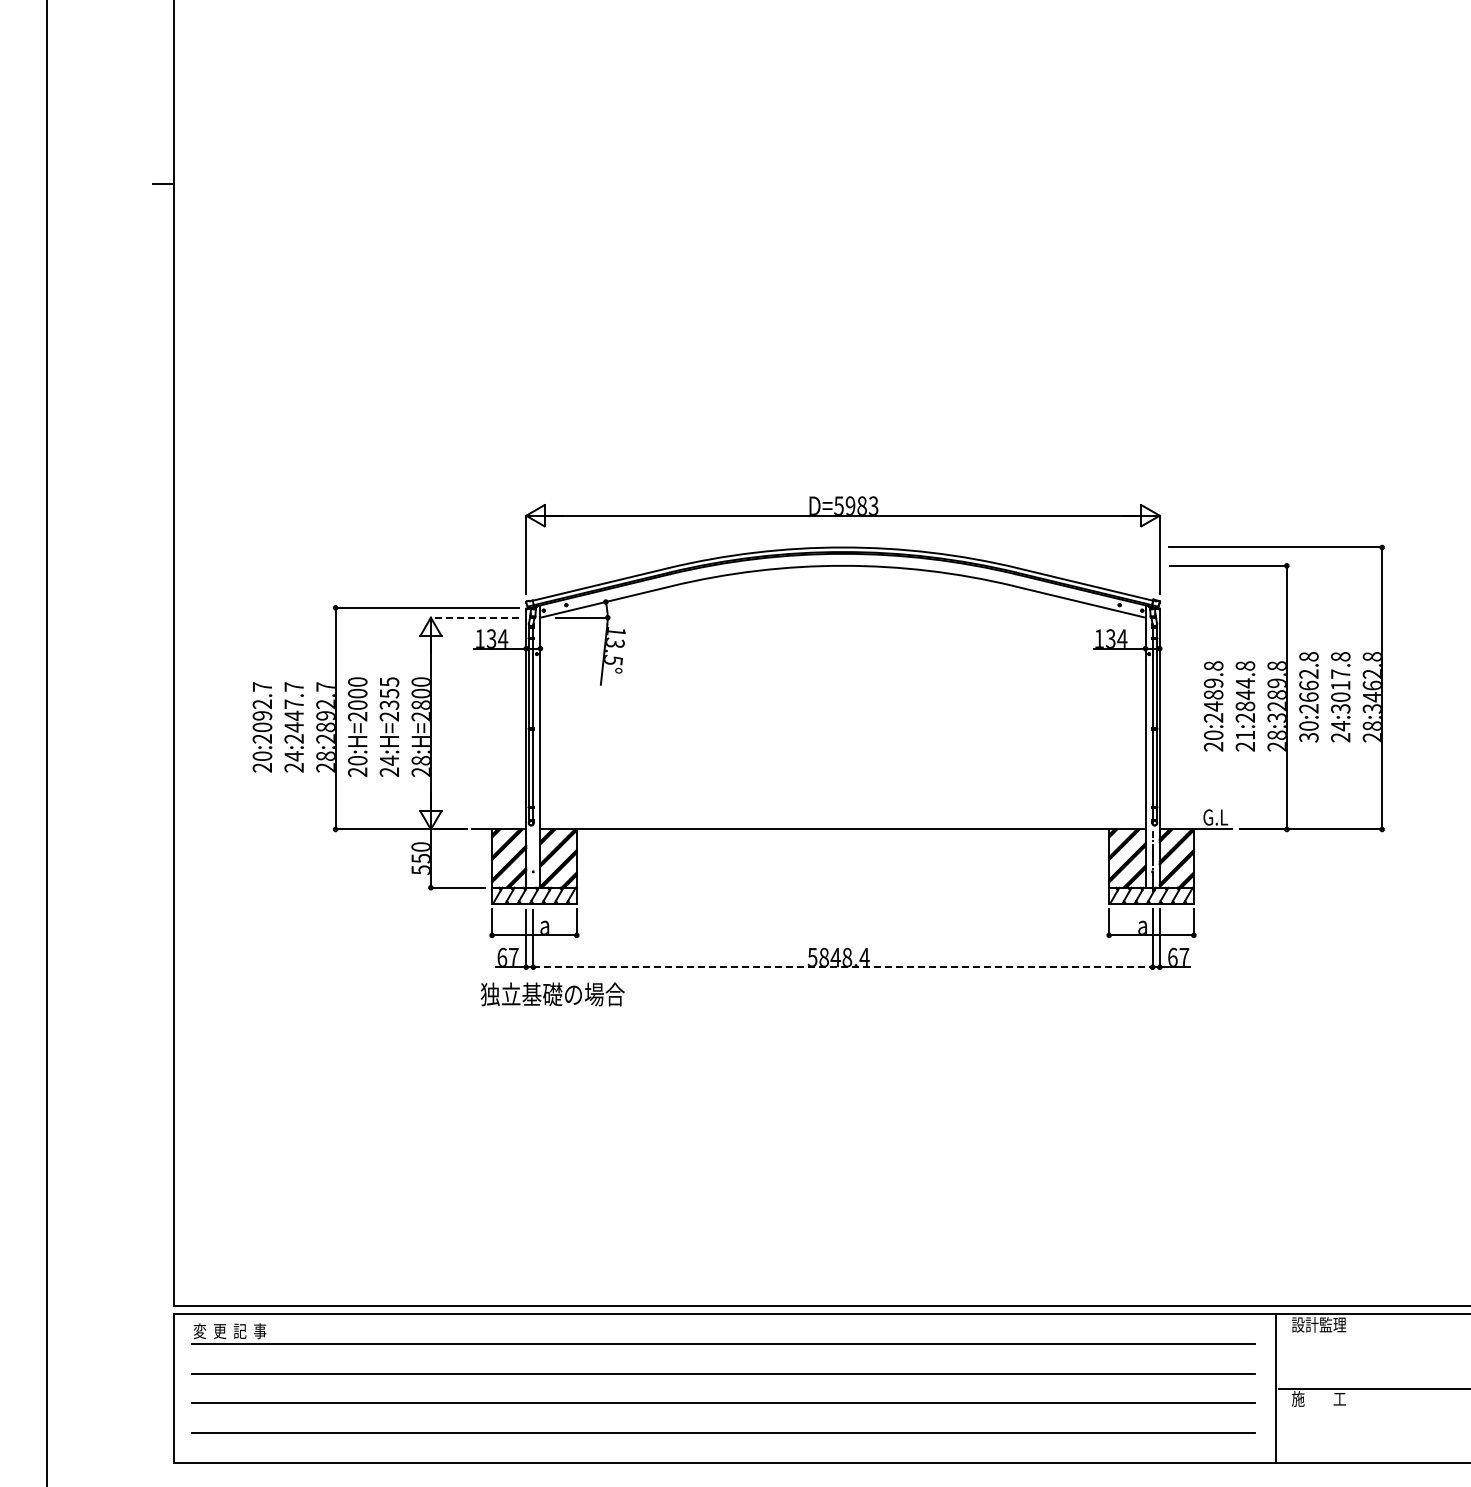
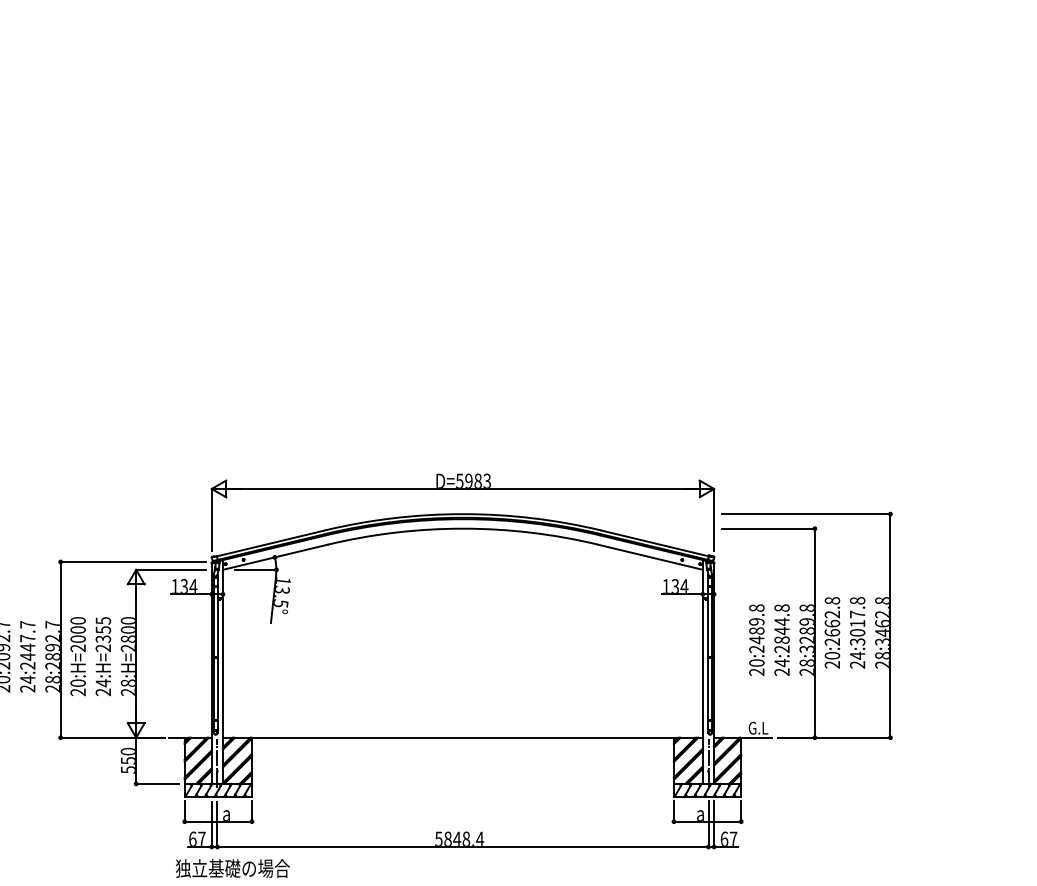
line: (474, 617) -> (170, 569), dashed -> solid
text: (1245, 735) -> (782, 663), 21:2844.8 -> 24:2844.8
text: (1308, 737) -> (832, 664), 30:2662.8 -> 20:2662.8
line: (533, 862) -> (217, 763), added
line: (843, 967) -> (463, 847), dashed -> solid

